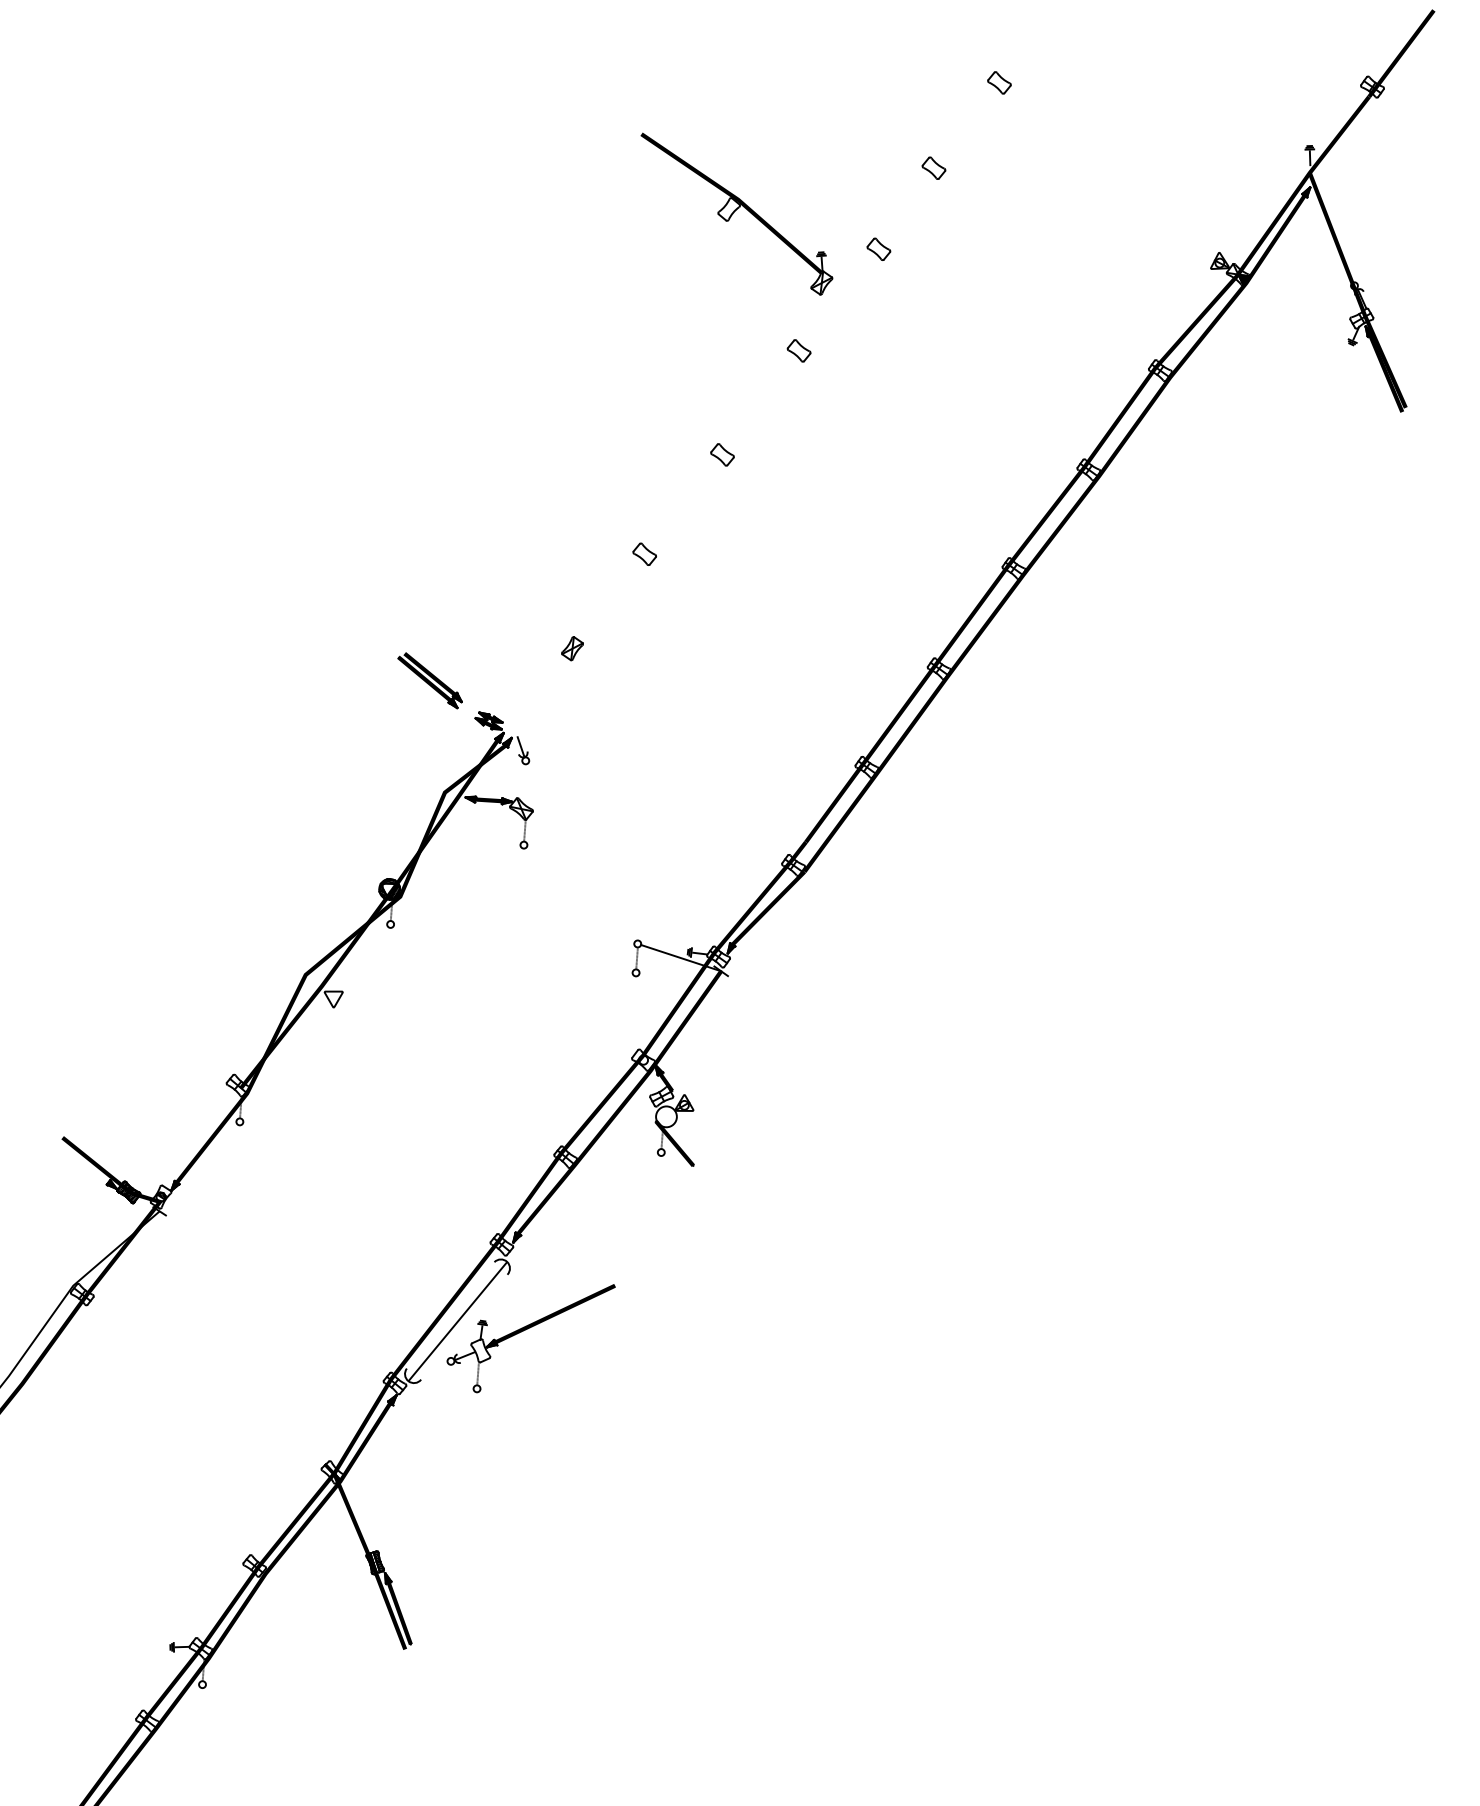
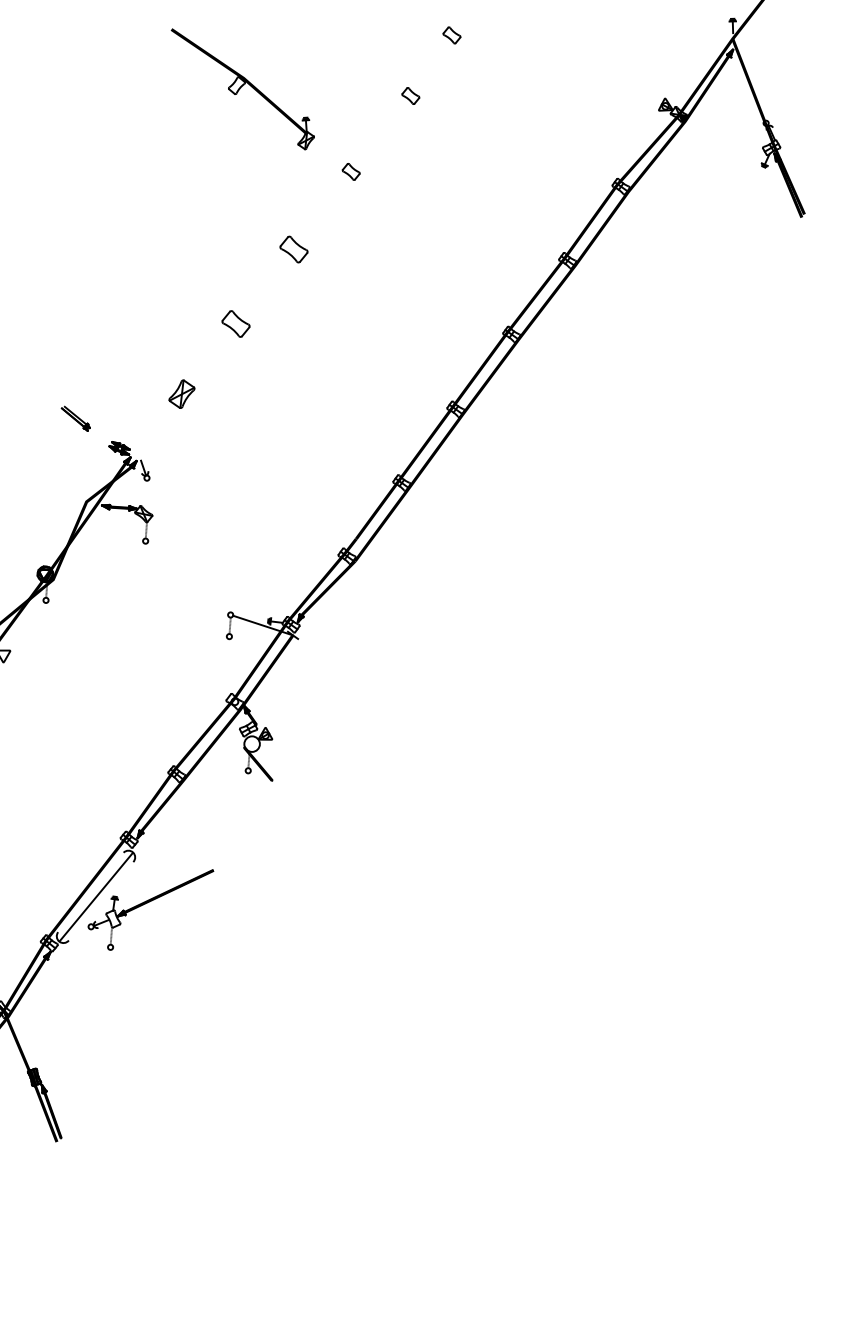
part: (736, 213) -> (242, 88), moved
part: (722, 454) -> (293, 249), size x1.6
part: (644, 553) -> (235, 323), size x1.6
part: (572, 648) -> (181, 394), size x1.6
part: (429, 680) -> (75, 418), size x0.6

